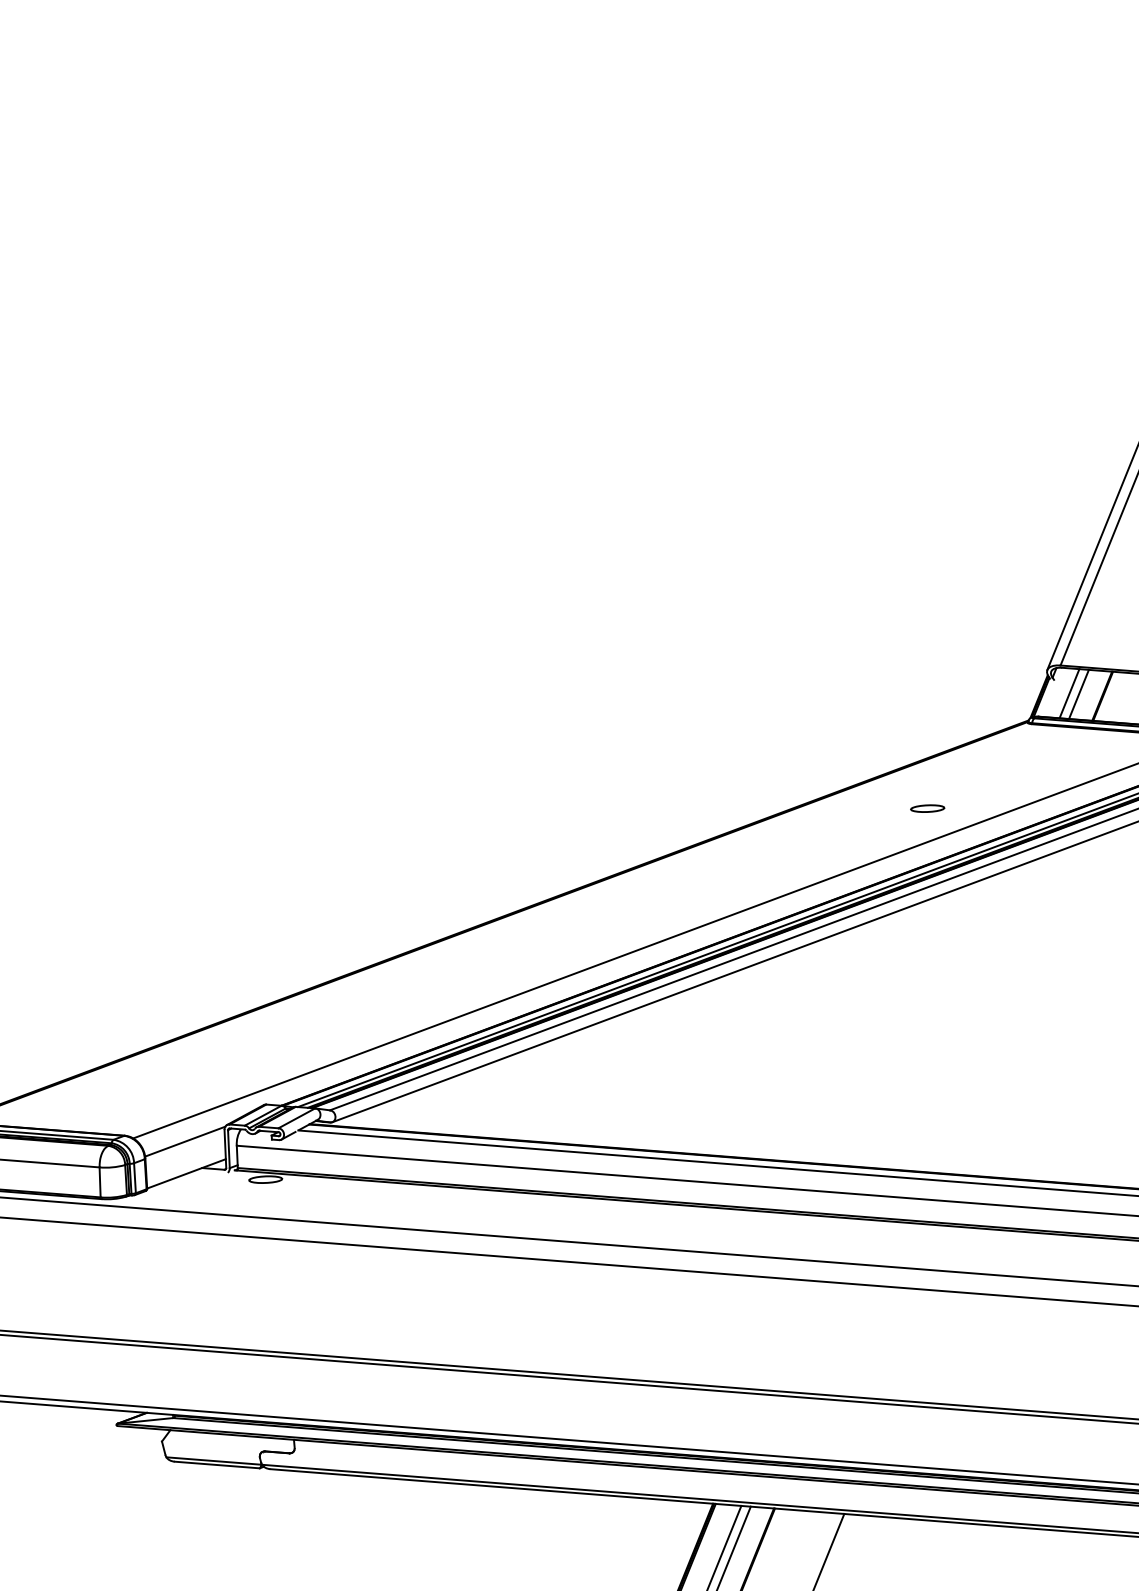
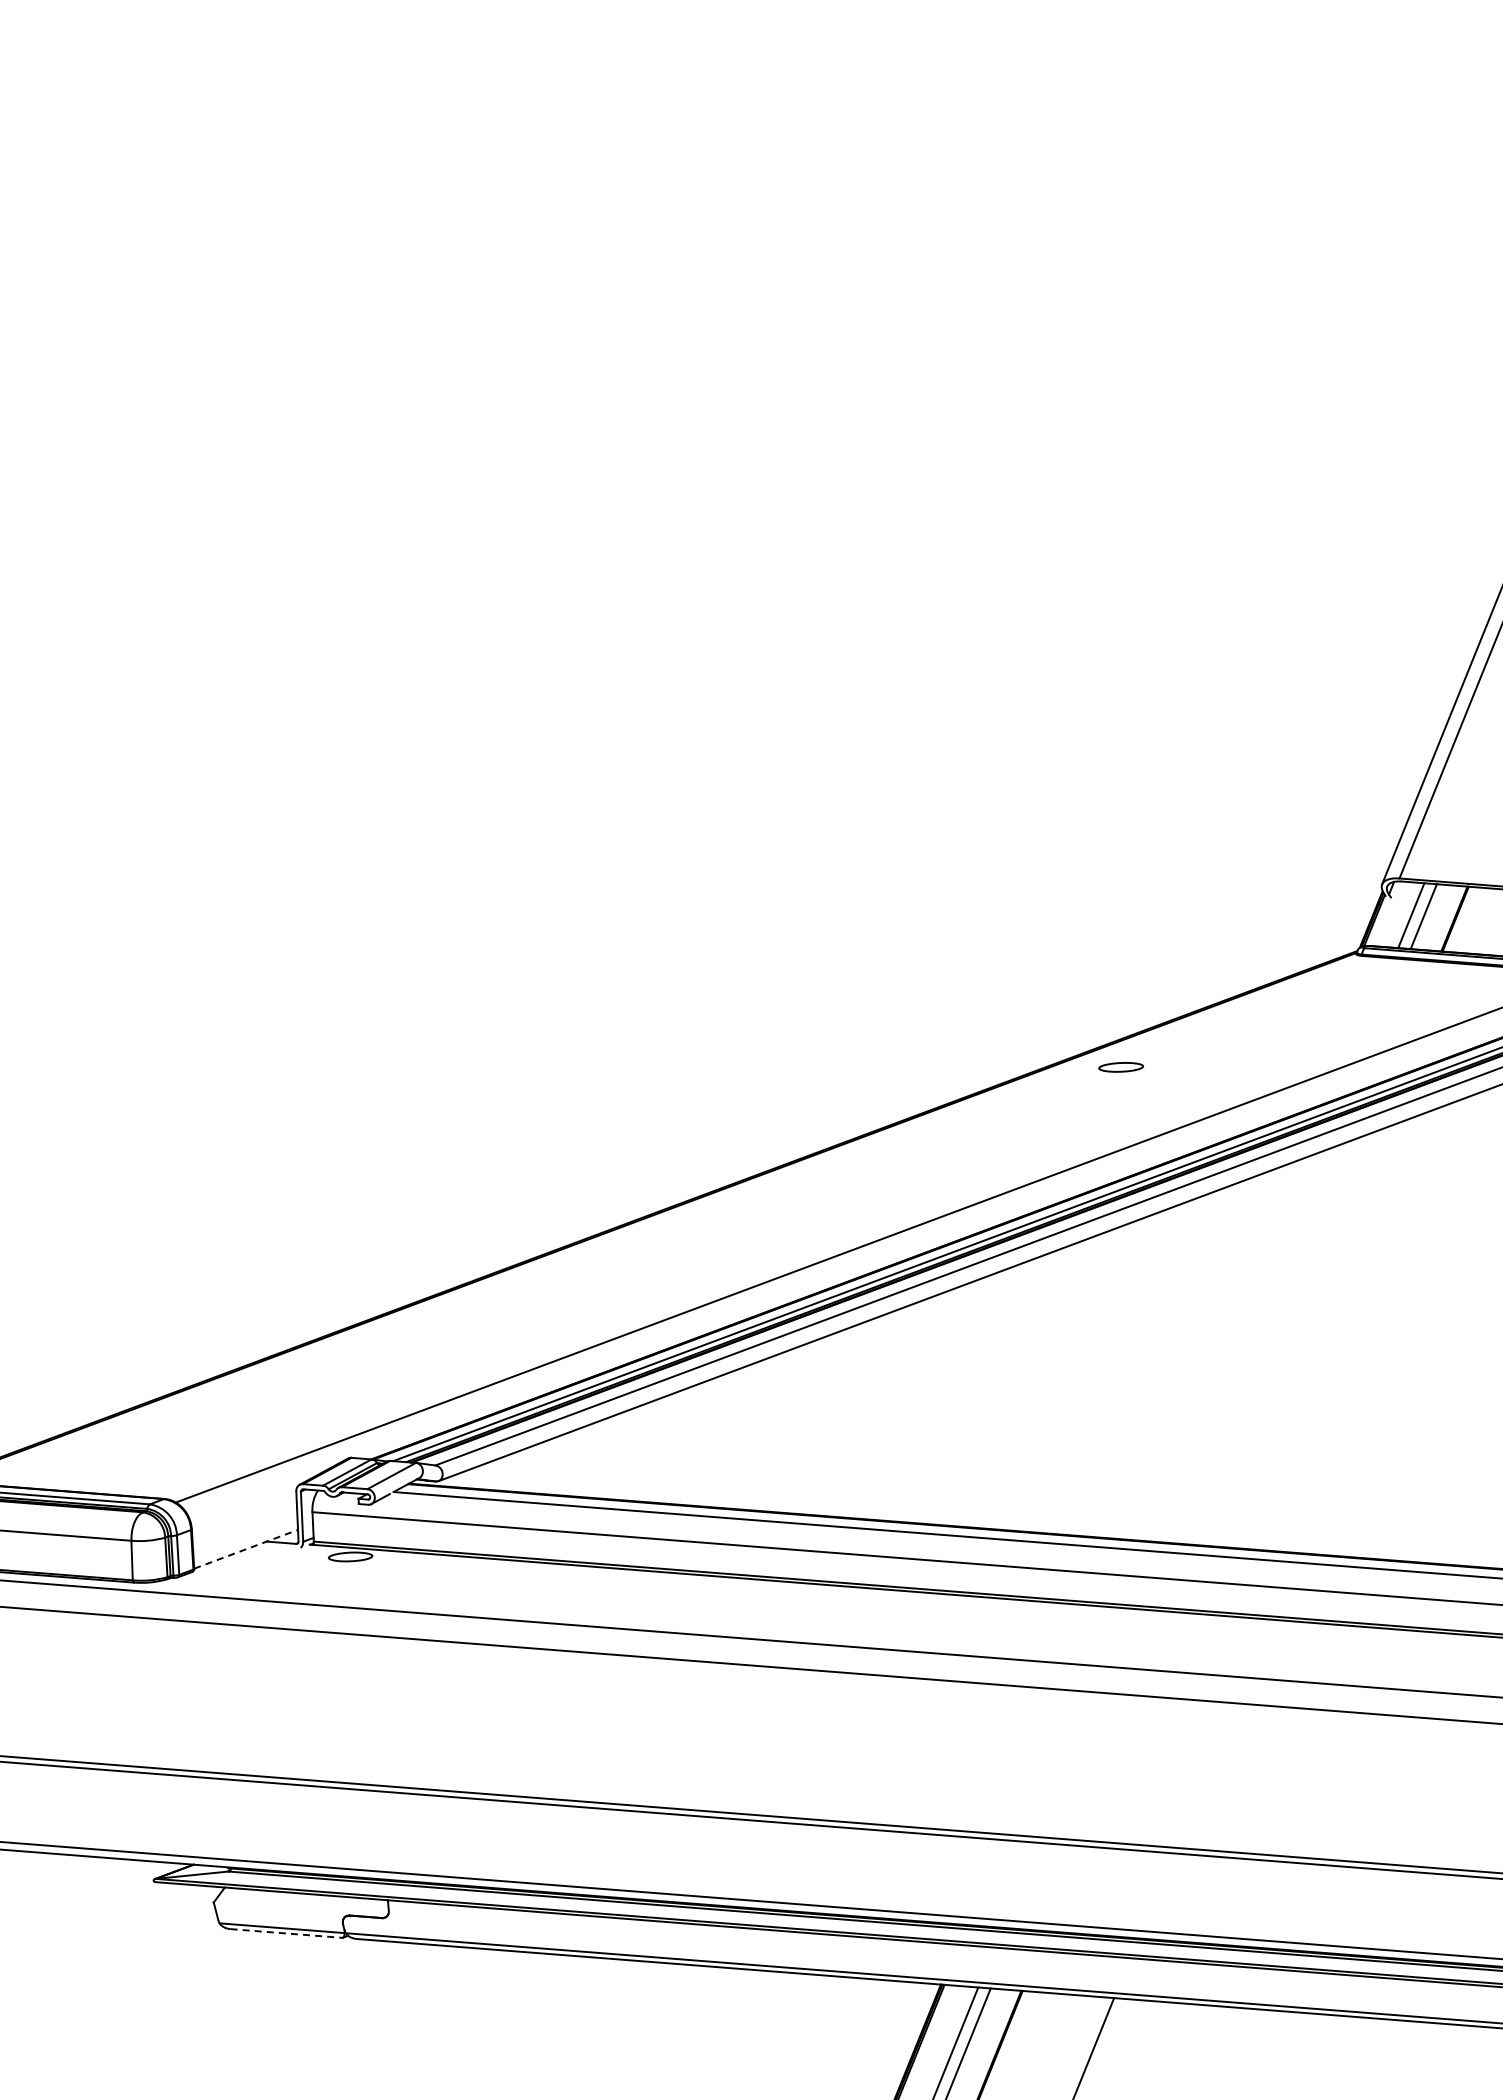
part: (927, 808) -> (1120, 1067), moved
line: (185, 1141) -> (244, 1506), removed
line: (186, 1174) -> (246, 1549), solid -> dashed
line: (217, 1465) -> (287, 1933), solid -> dashed

